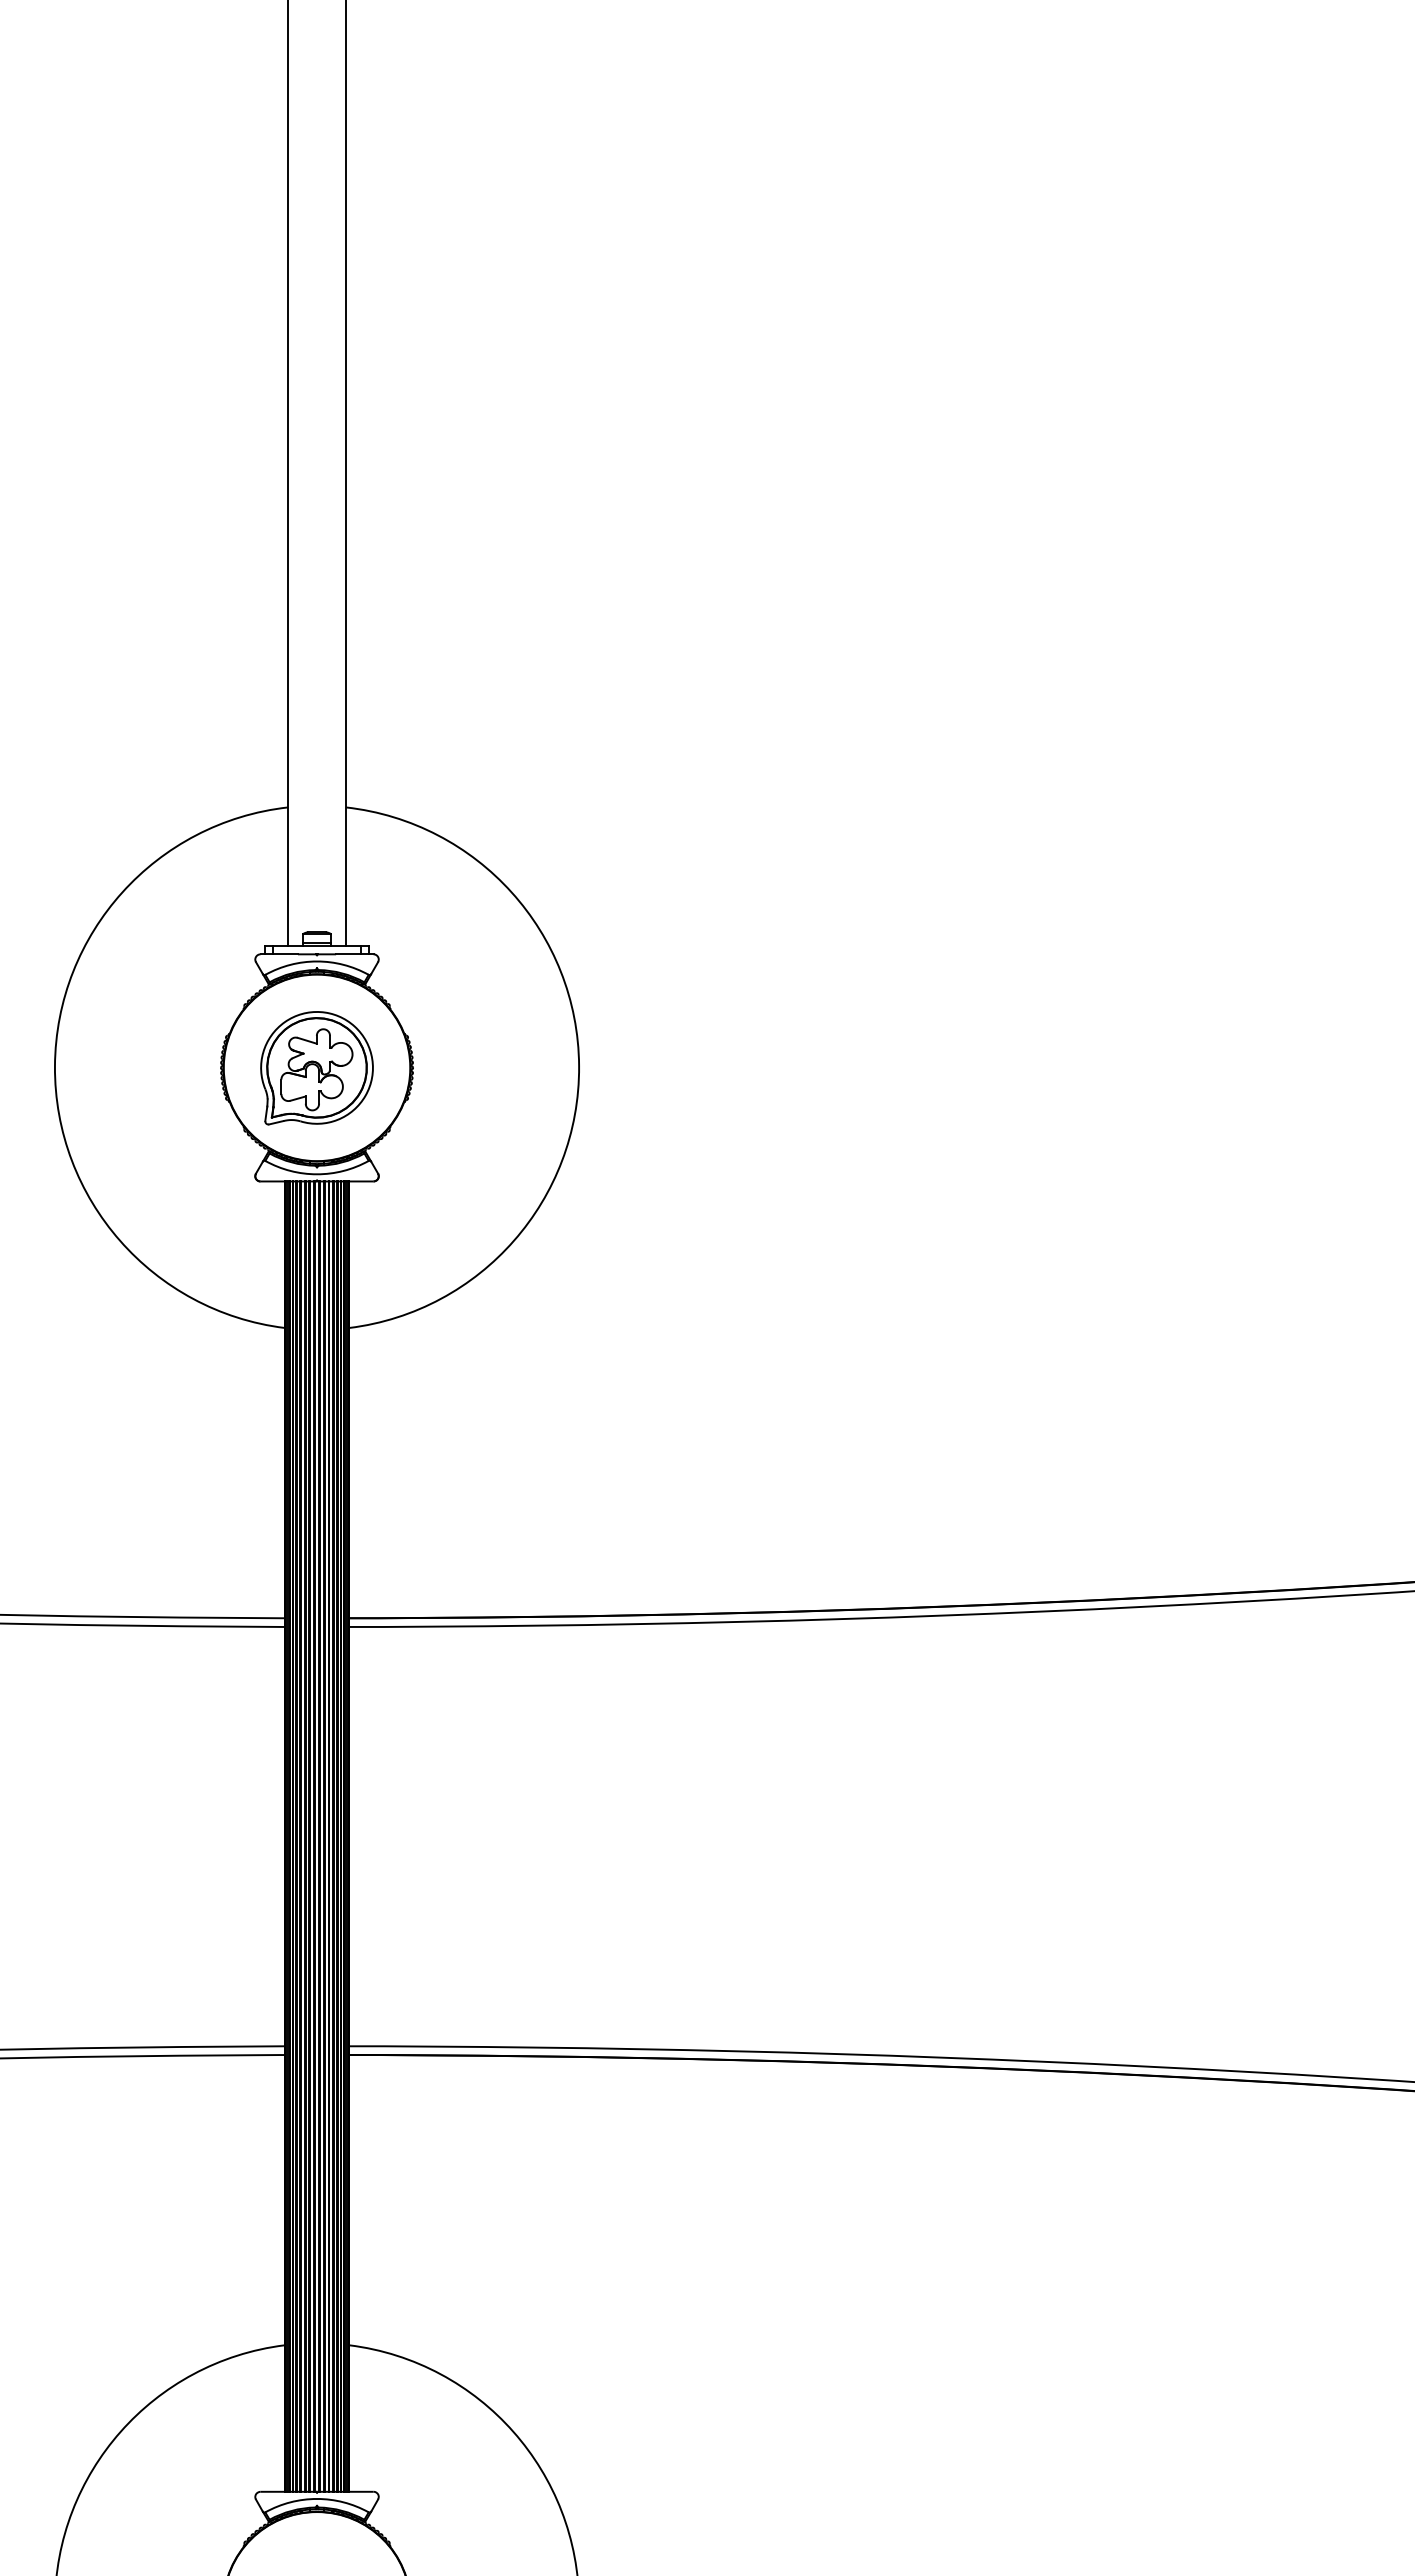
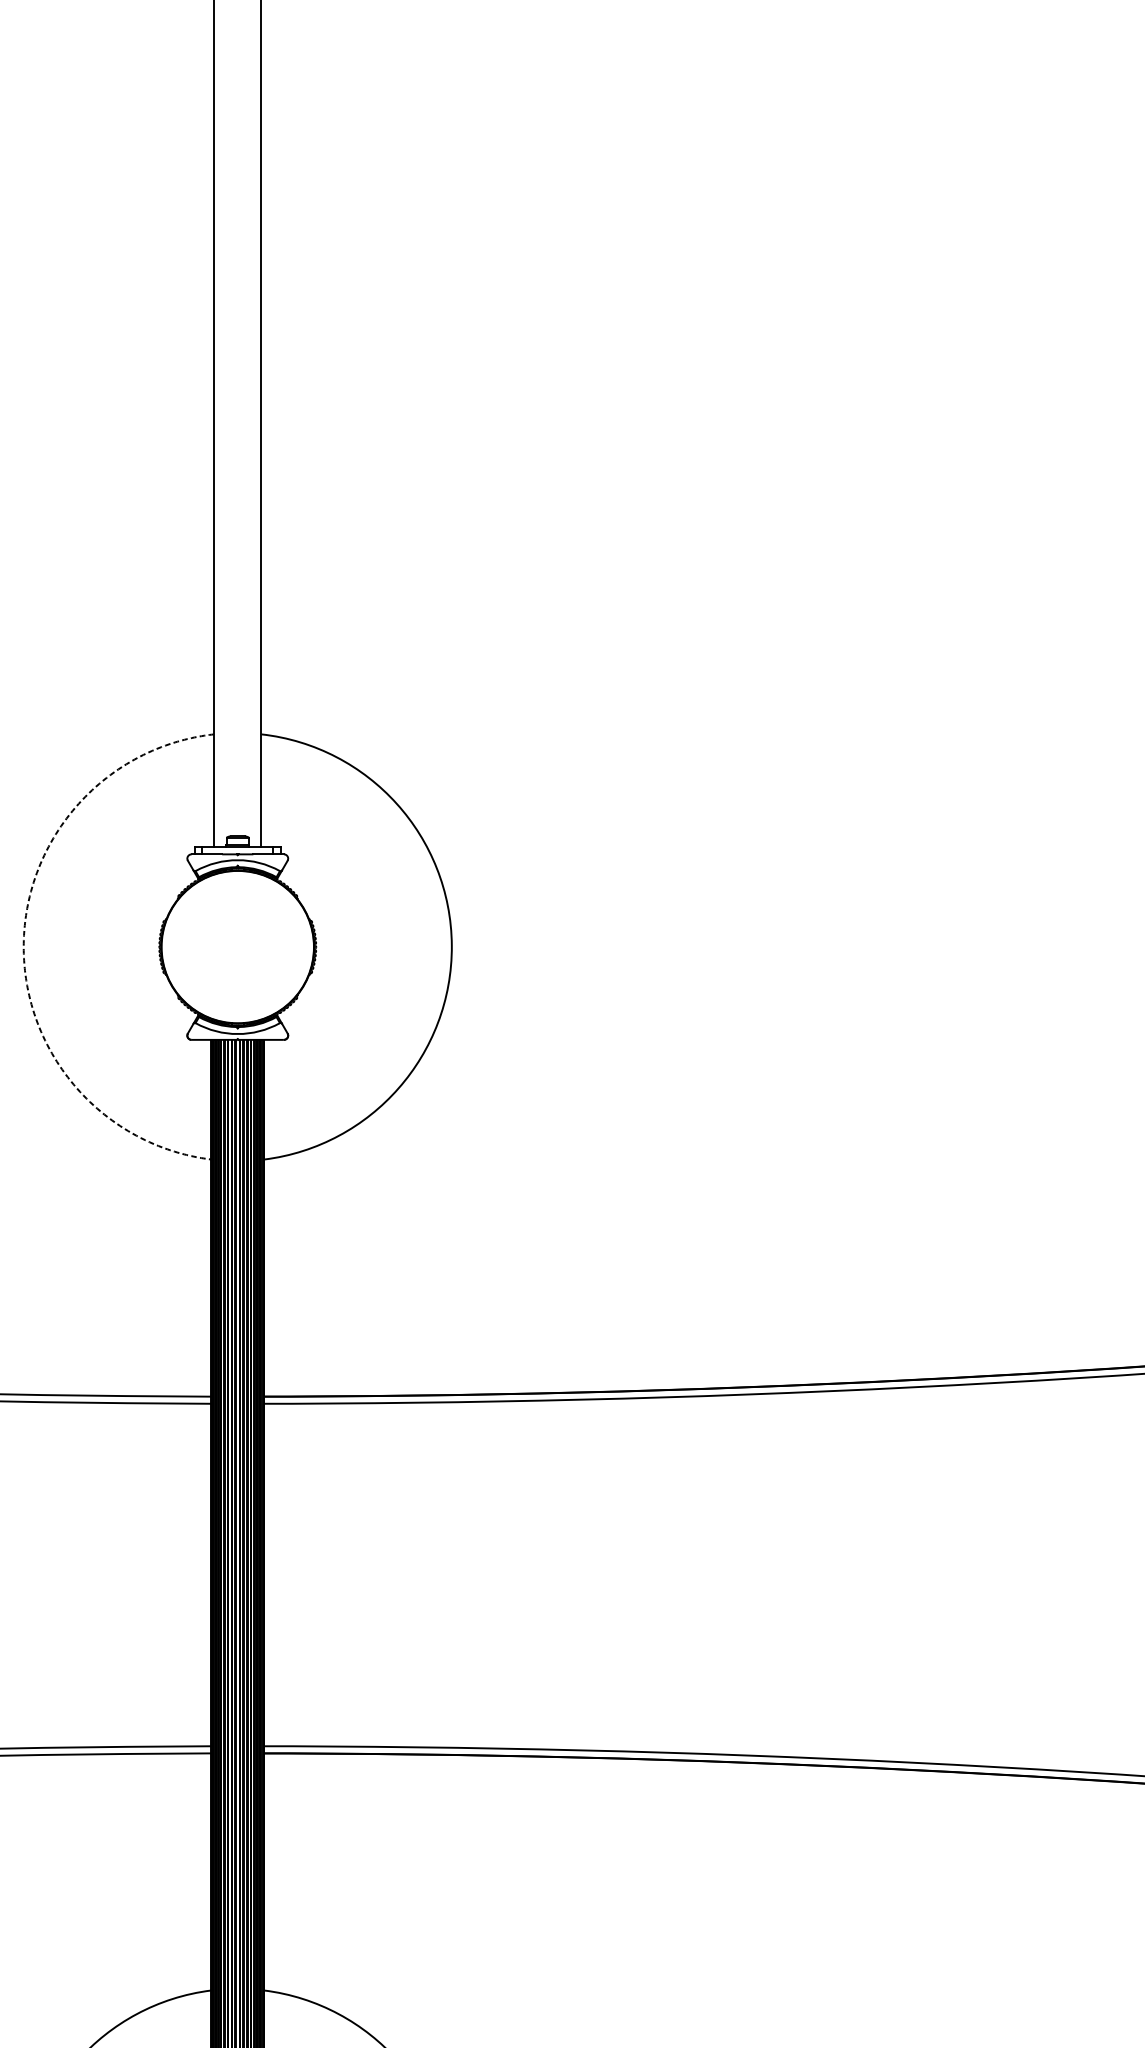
arc: (54, 1066) -> (23, 945), solid -> dashed
part: (316, 1068) -> (237, 947), removed

